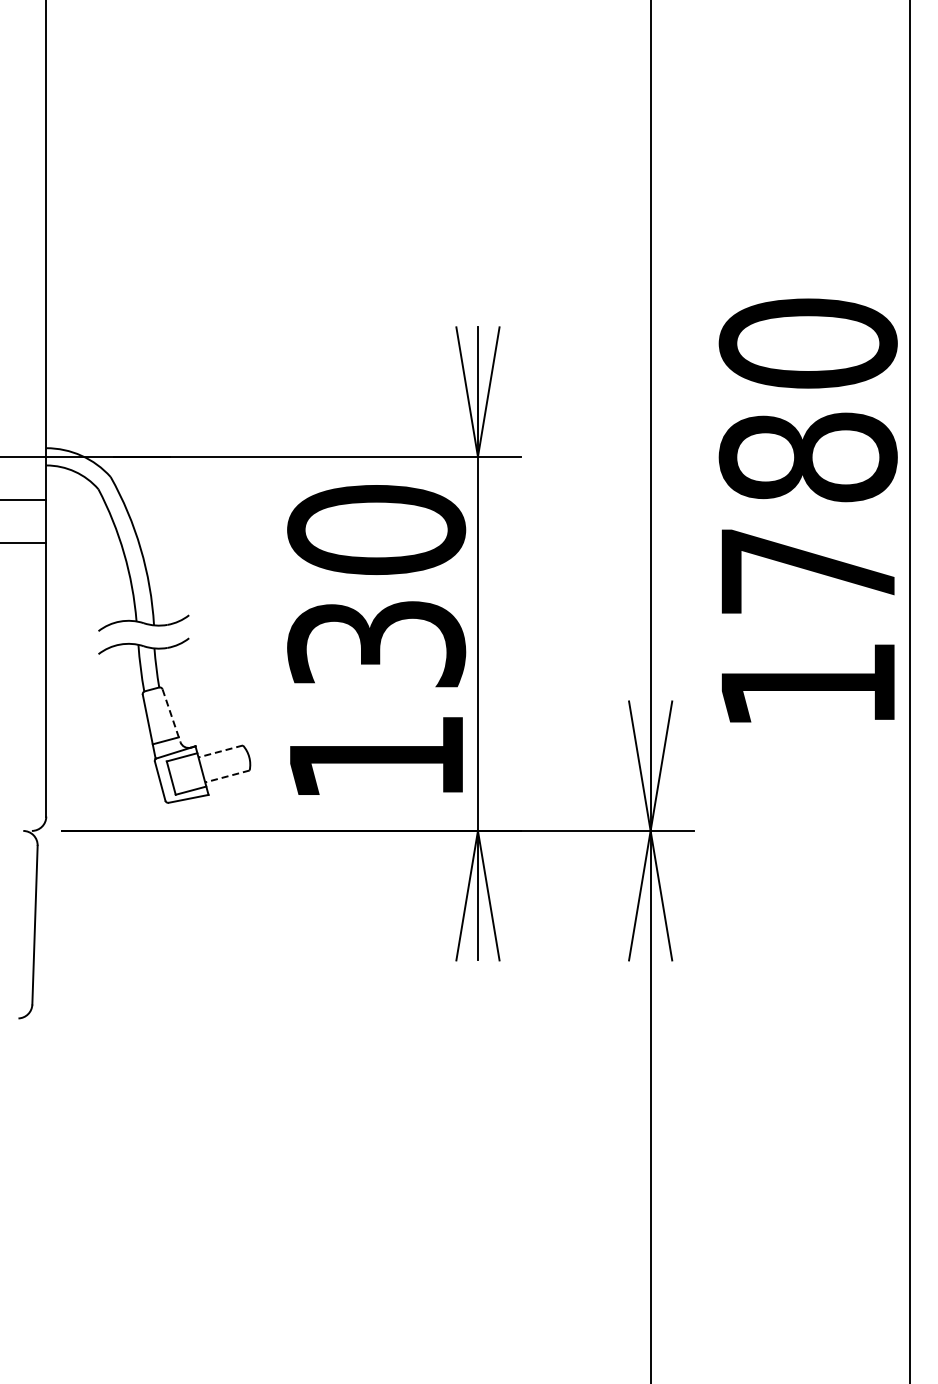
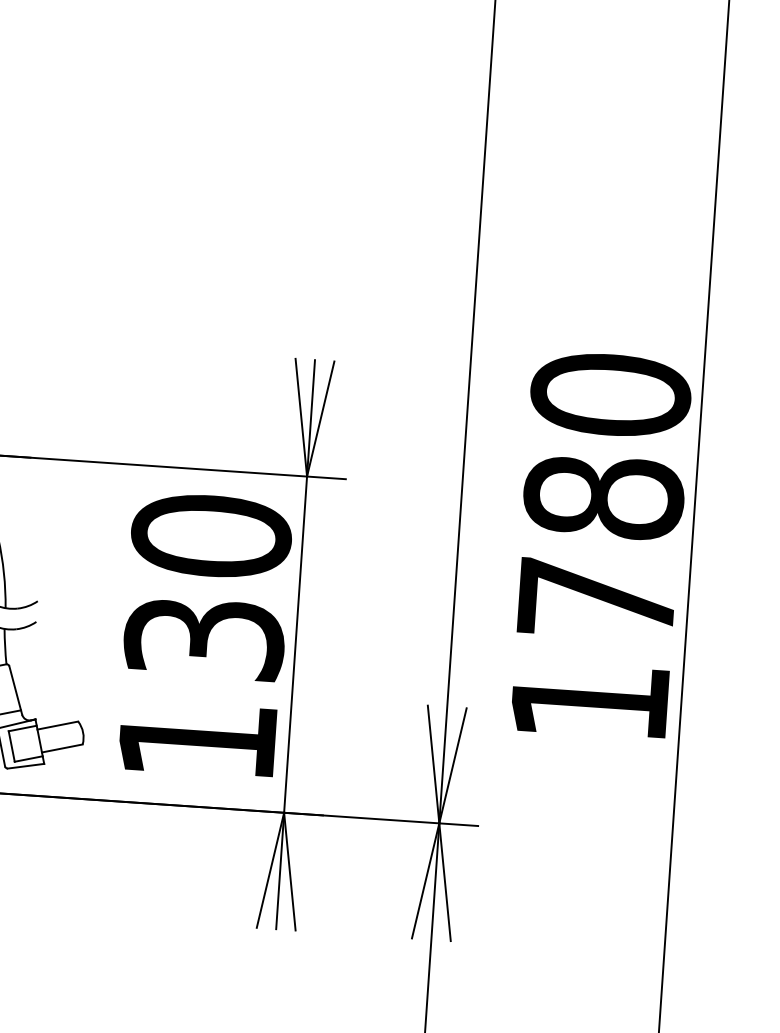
line: (171, 715) -> (15, 690), dashed -> solid
line: (220, 751) -> (57, 725), dashed -> solid
line: (226, 776) -> (61, 748), dashed -> solid

